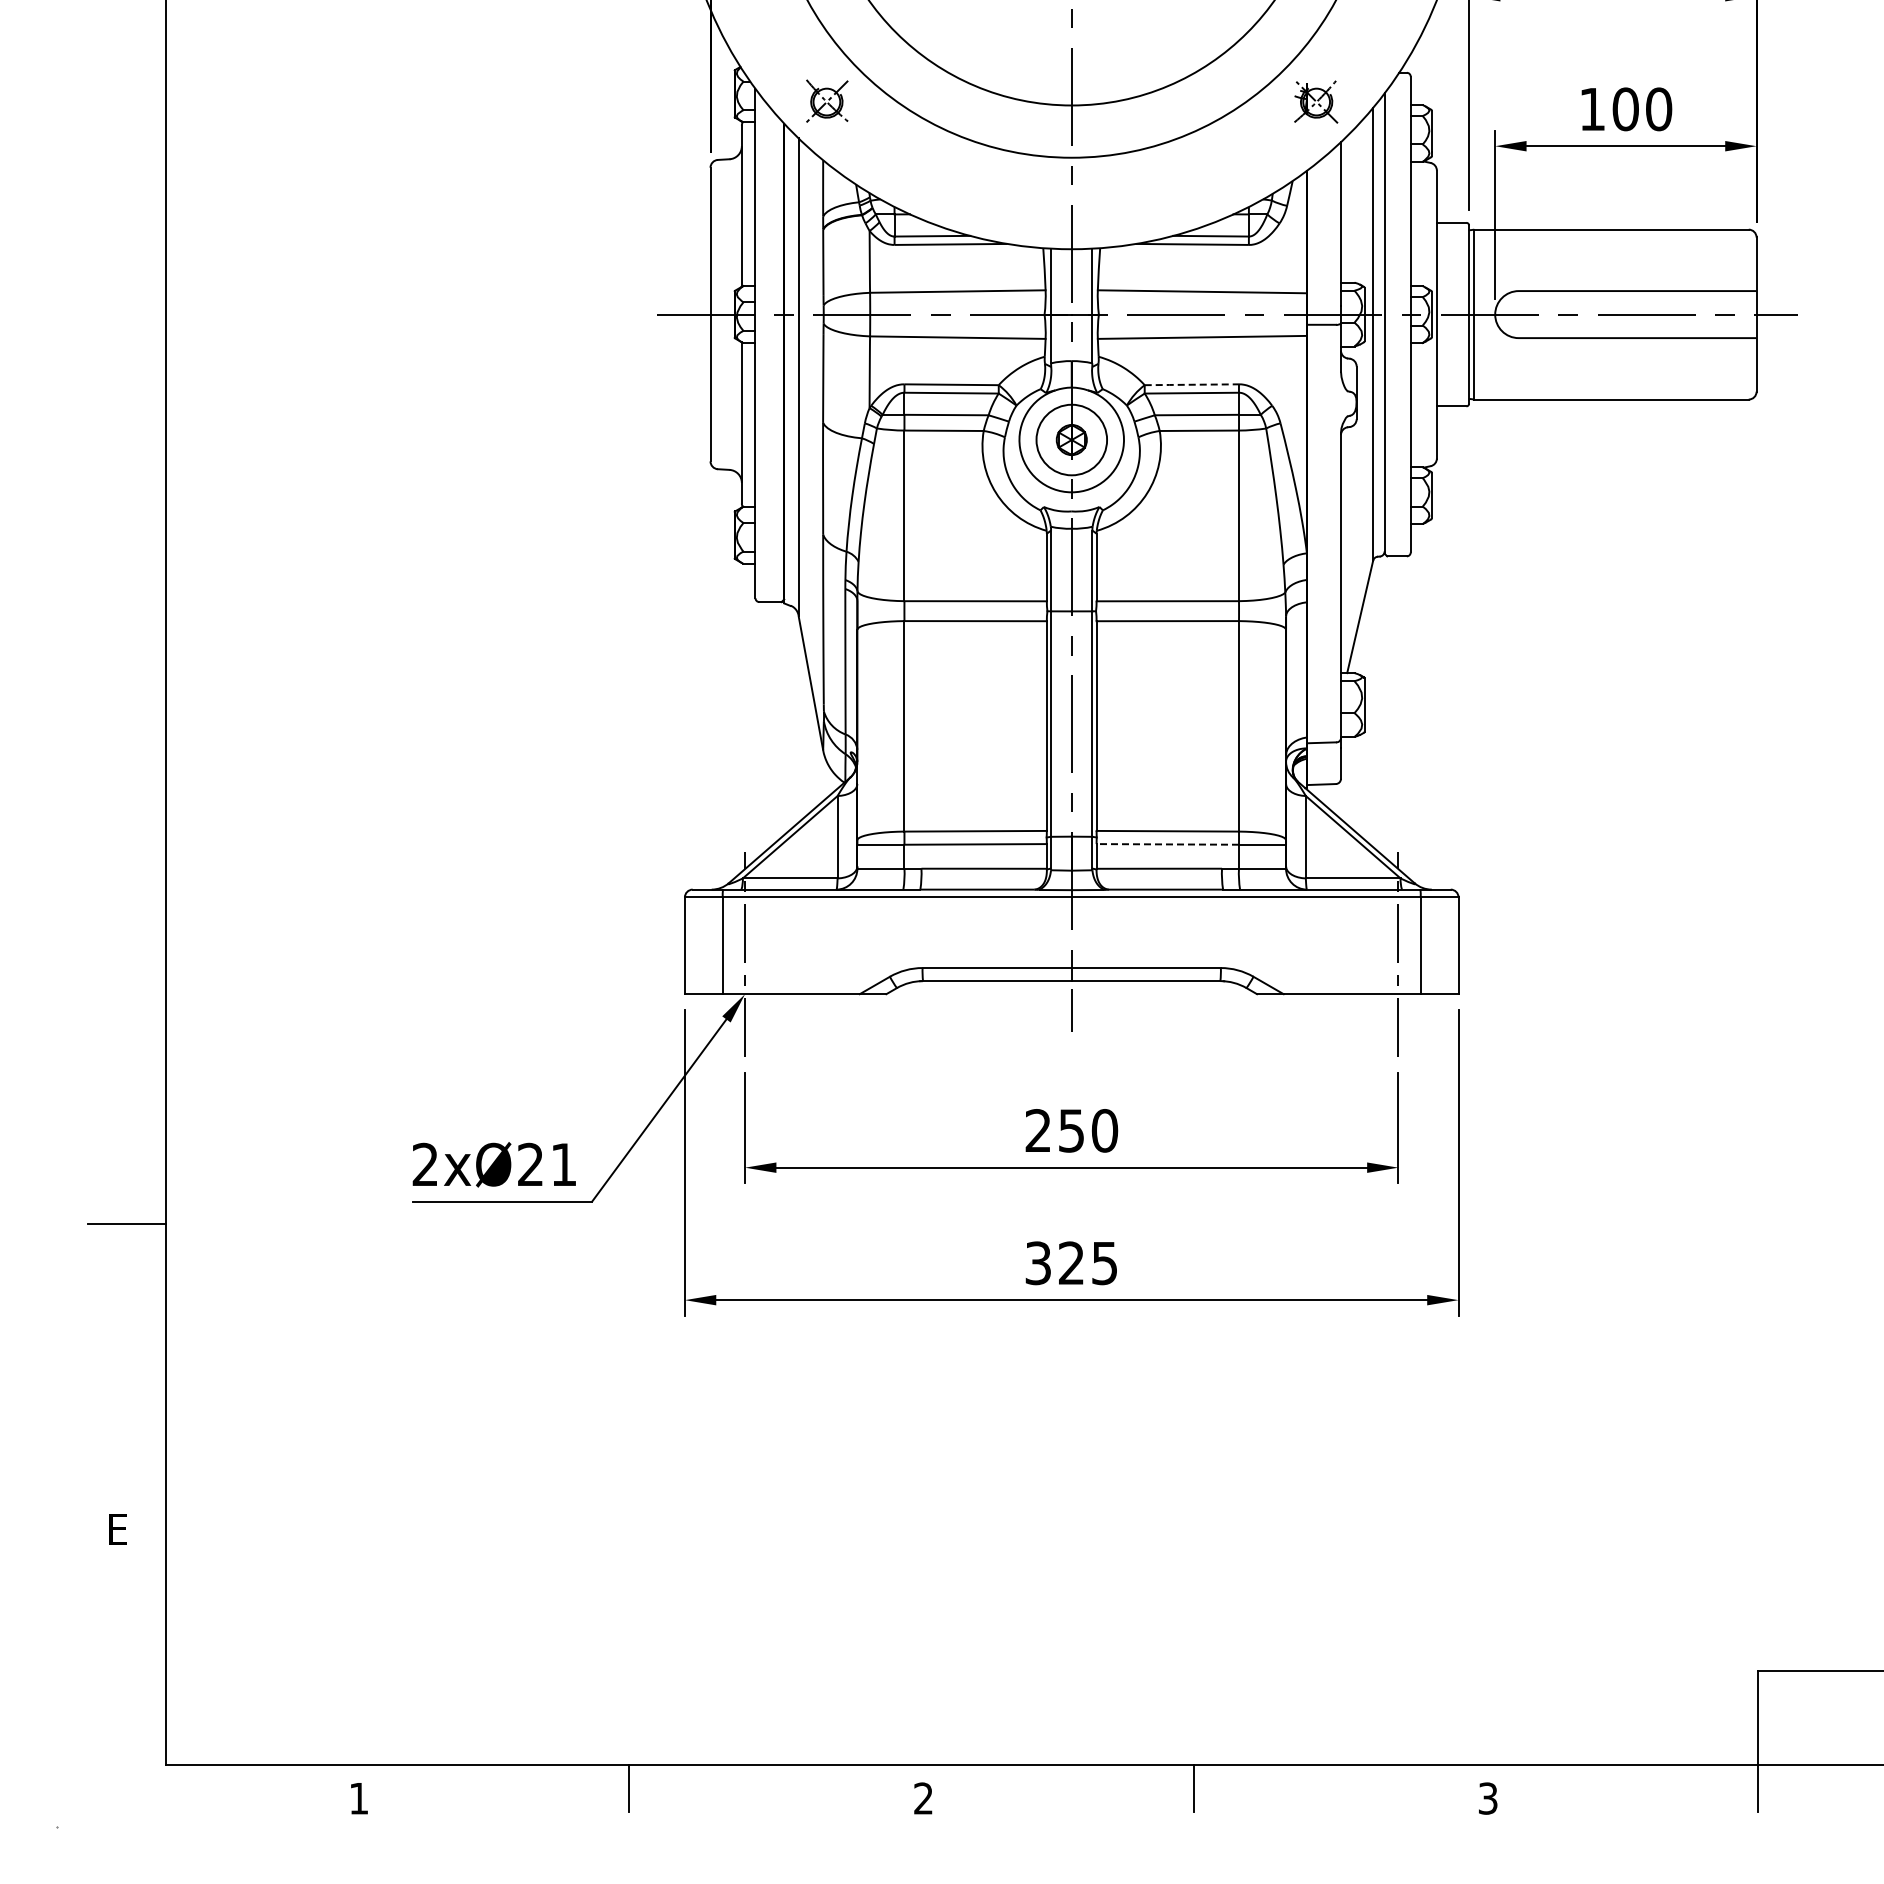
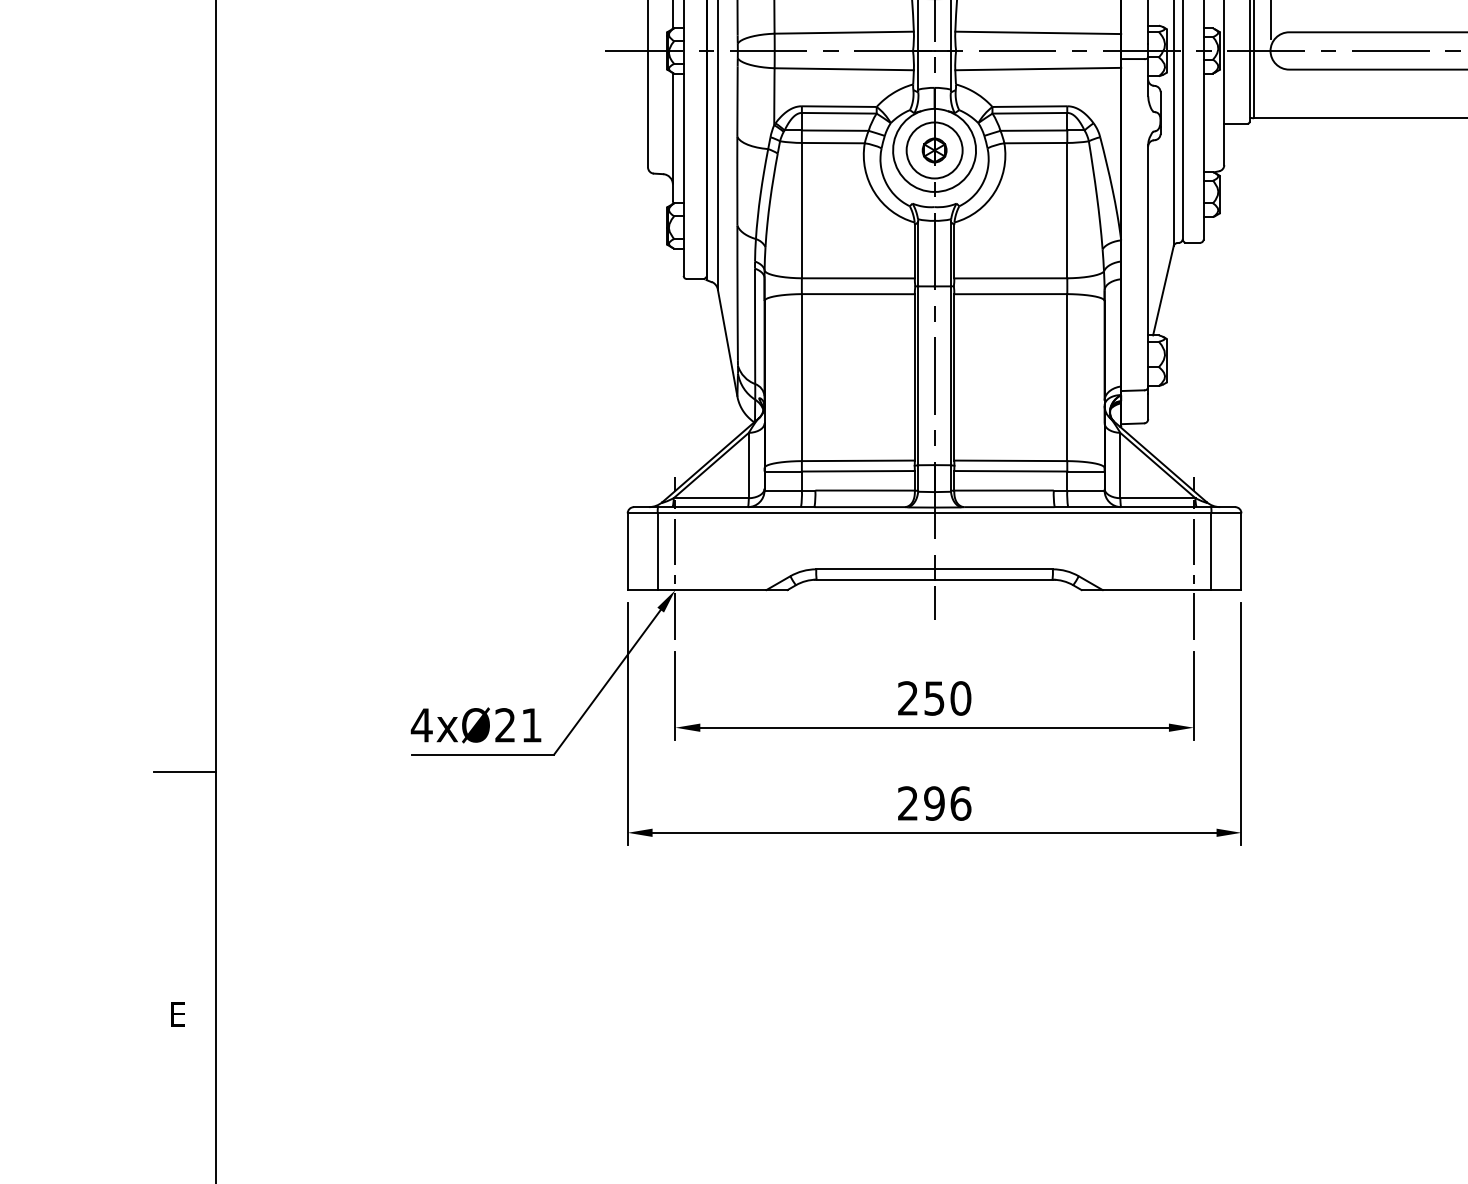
line: (1191, 384) -> (1029, 106), dashed -> solid
line: (1167, 844) -> (1010, 471), dashed -> solid
text: (425, 1163) -> (421, 724), 2xØ21 -> 4xØ21
text: (1071, 1263) -> (934, 803), 325 -> 296

